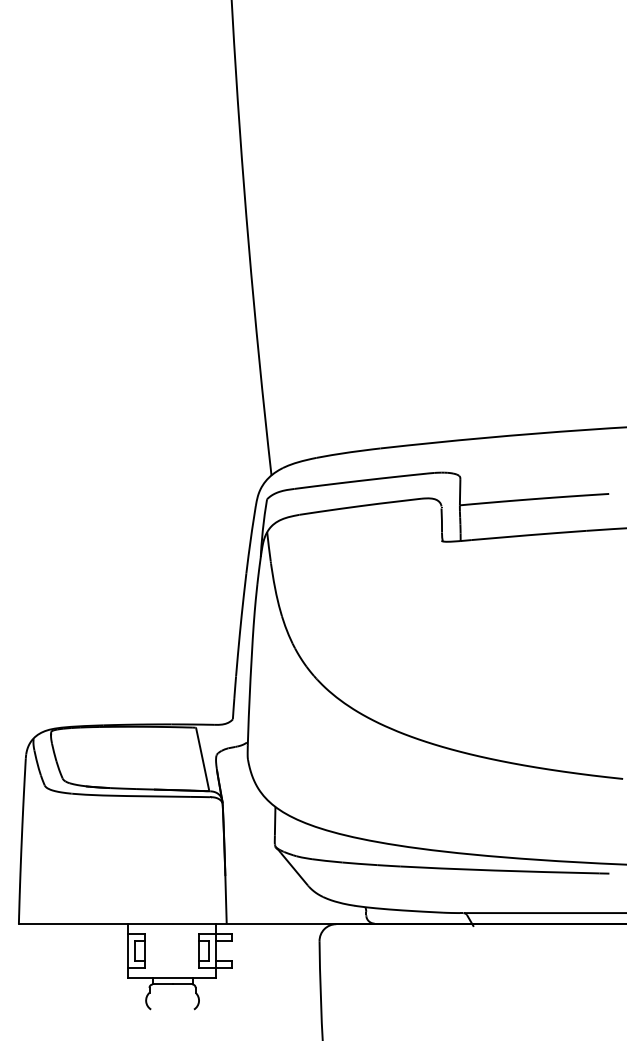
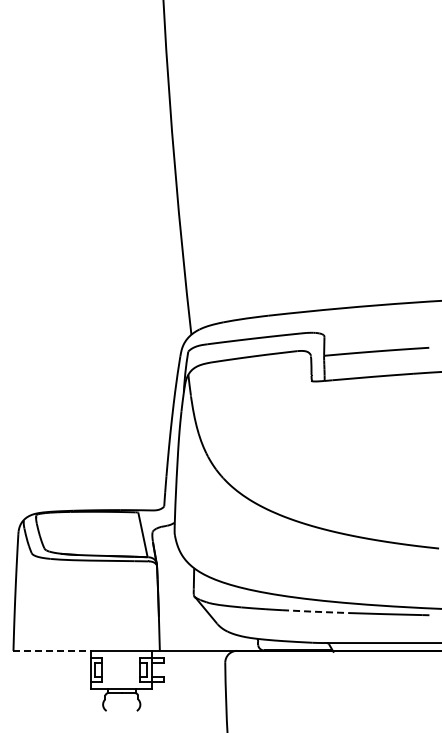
line: (447, 868) -> (315, 611), solid -> dashed
line: (74, 923) -> (52, 650), solid -> dashed

